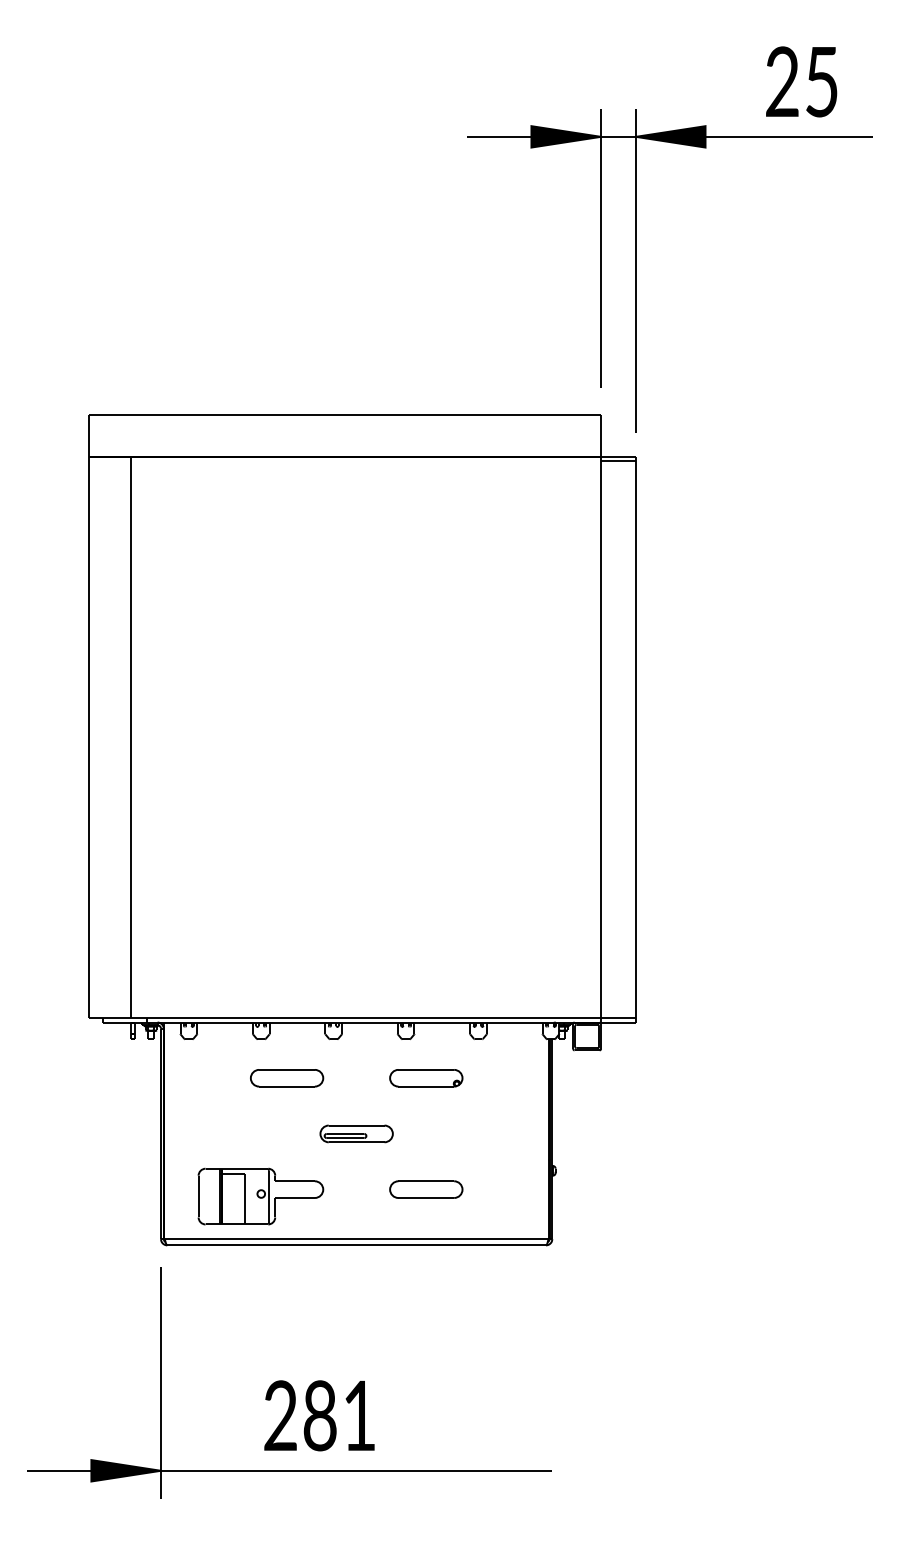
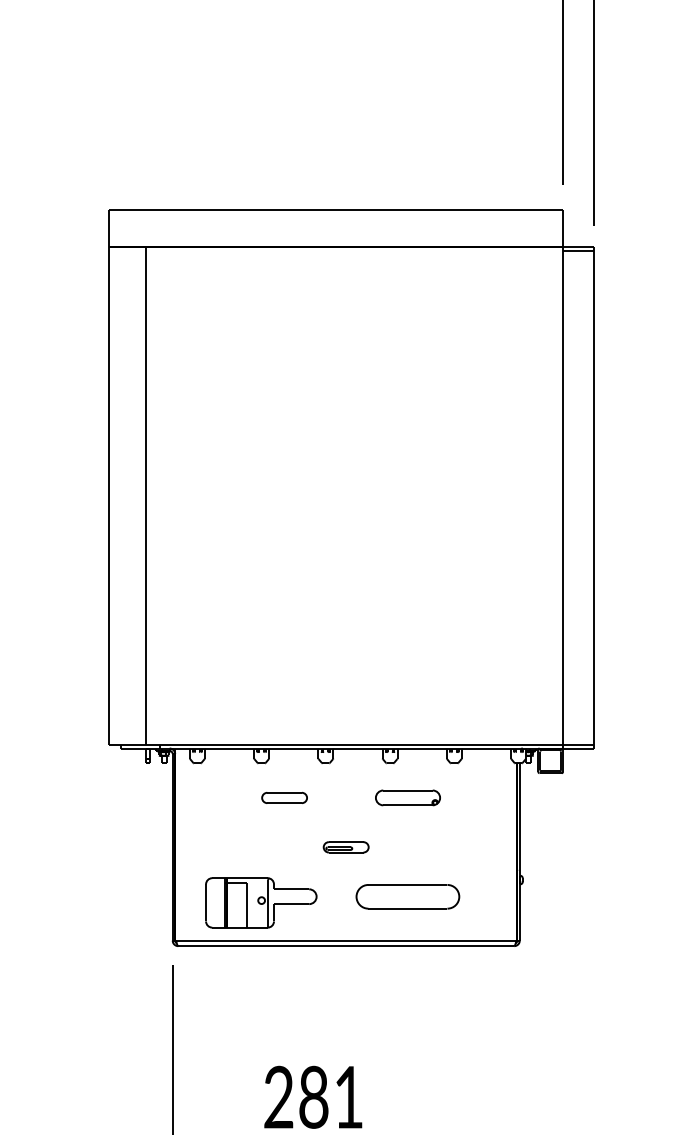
part: (287, 1078) -> (284, 798), size x0.7
part: (356, 1133) -> (346, 846), size x0.7
part: (426, 1189) -> (408, 896), size x1.6

